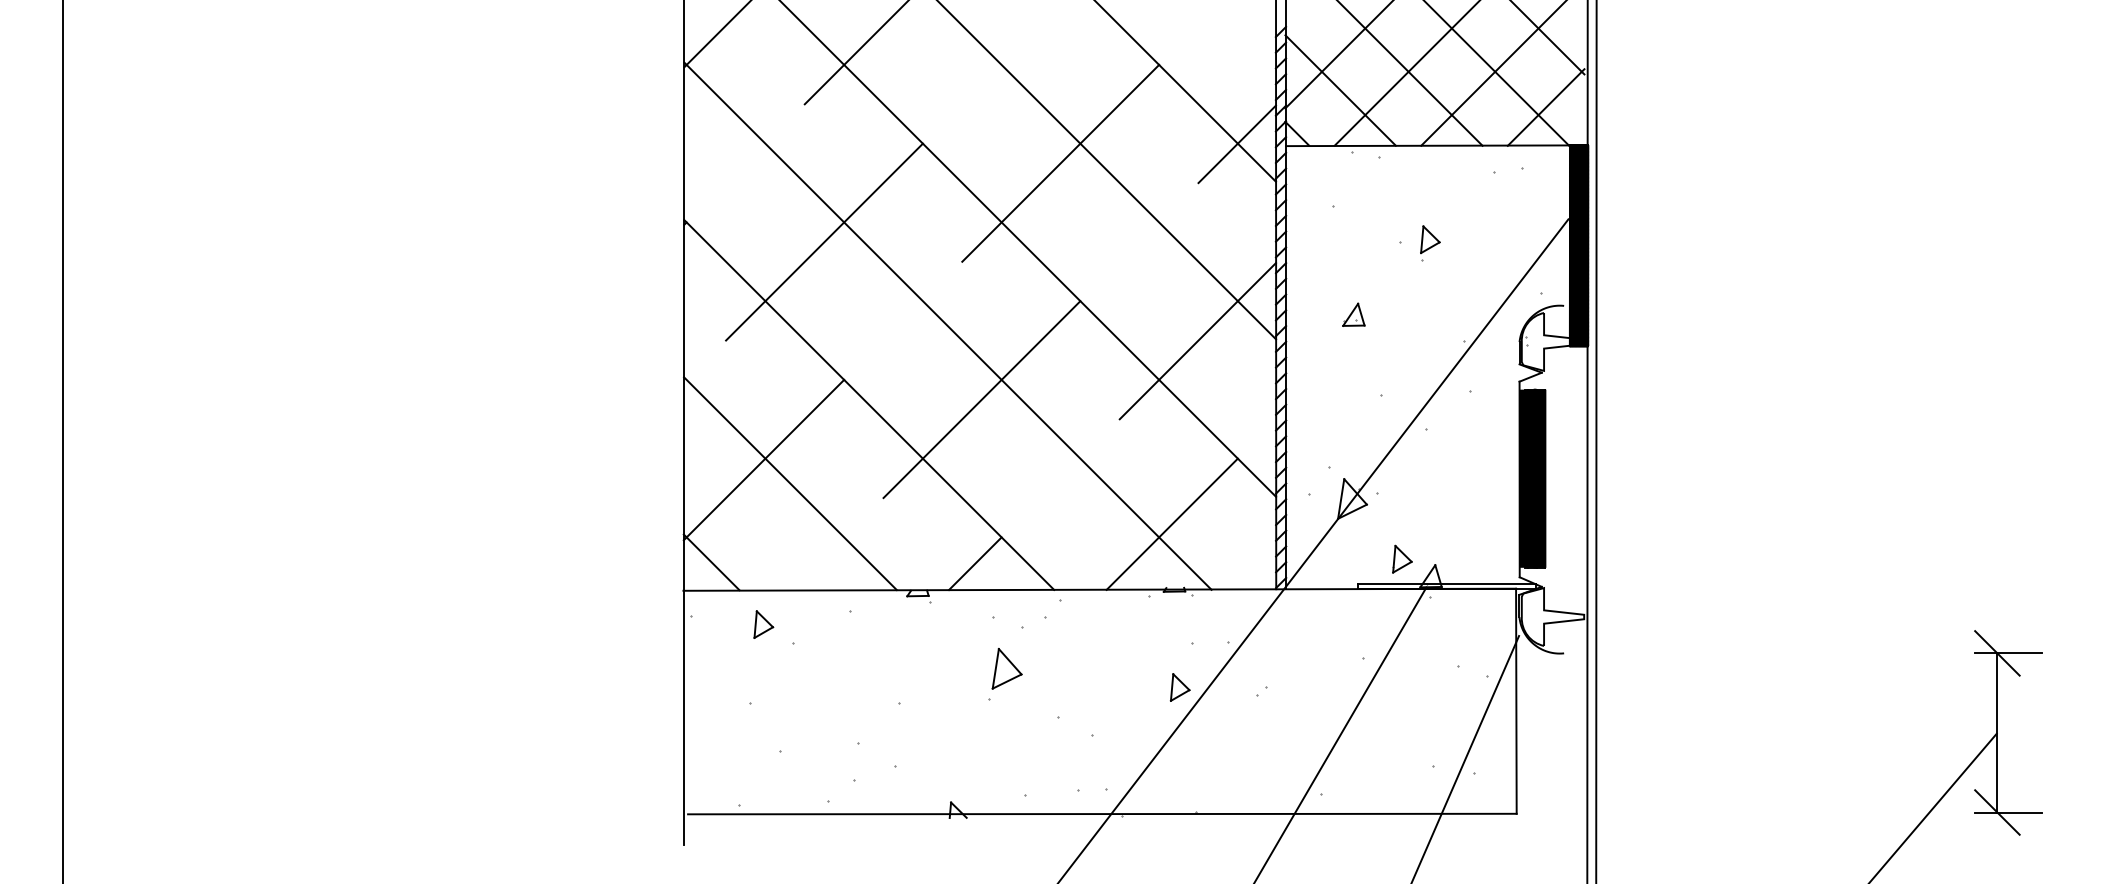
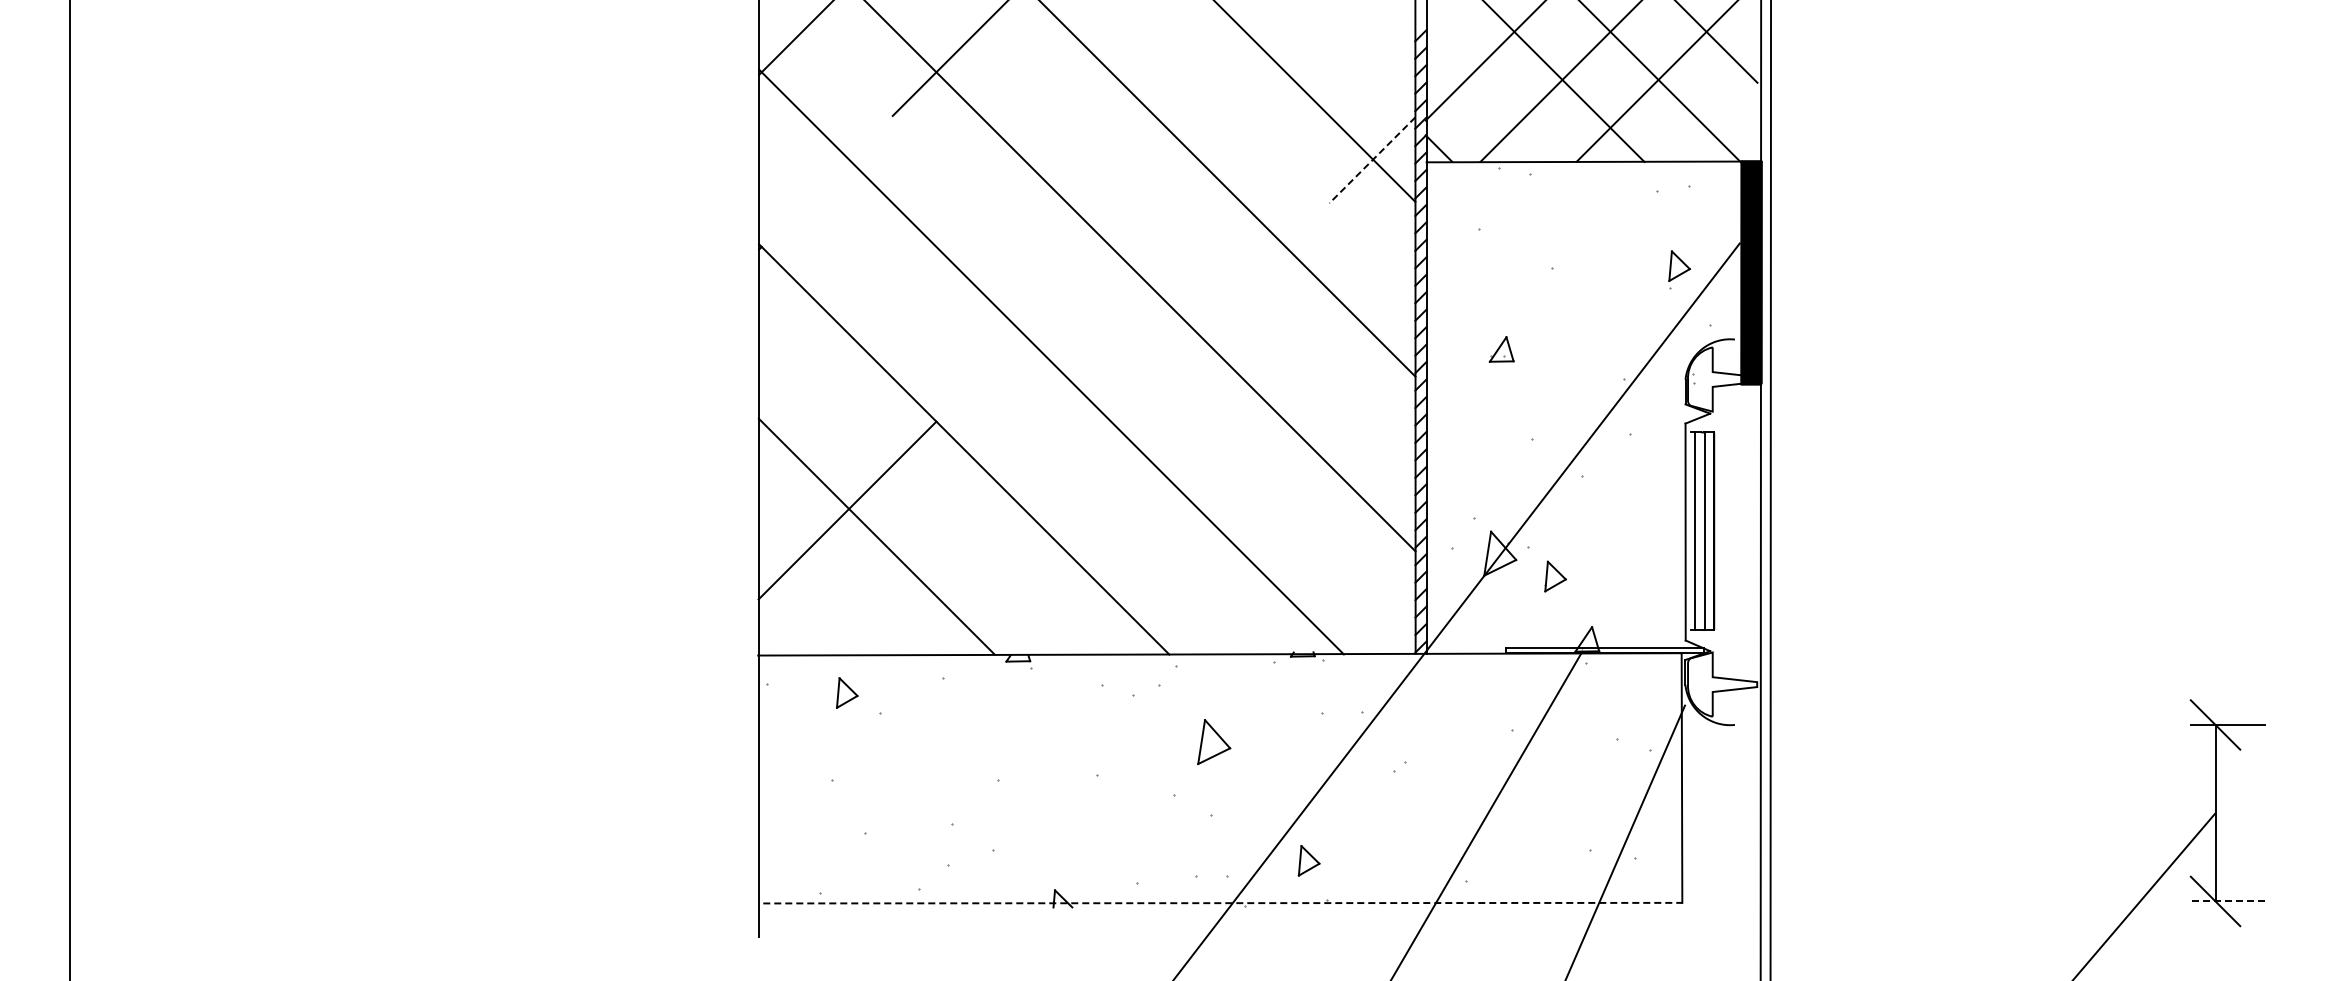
line: (1340, 90) -> (1486, 100), removed
line: (1545, 107) -> (1714, 119), removed
line: (1237, 144) -> (1372, 160), solid -> dashed
line: (1060, 163) -> (1176, 181), removed
line: (824, 241) -> (914, 268), removed
part: (1430, 242) -> (1679, 269), moved
line: (1197, 341) -> (1328, 378), removed
line: (982, 399) -> (1089, 443), removed
fill: (1532, 478) -> (1699, 531), removed
line: (1172, 524) -> (1300, 581), removed
part: (1402, 559) -> (1555, 576), moved
line: (711, 561) -> (789, 623), removed
line: (974, 563) -> (1081, 625), removed
part: (1007, 668) -> (1214, 741), moved
part: (1179, 687) -> (1308, 860), moved
line: (2008, 812) -> (2227, 901), solid -> dashed
line: (1102, 814) -> (1222, 903), solid -> dashed

